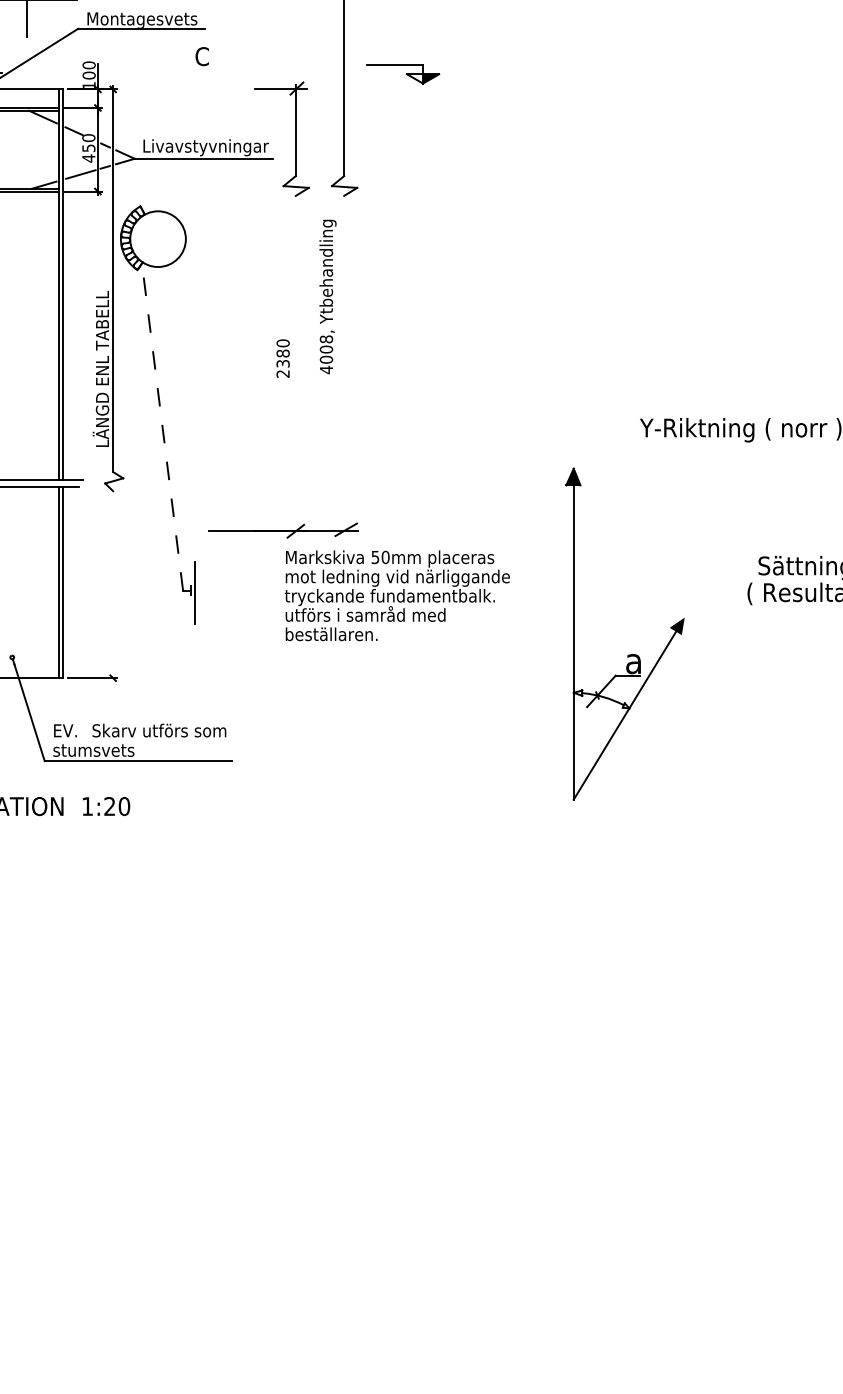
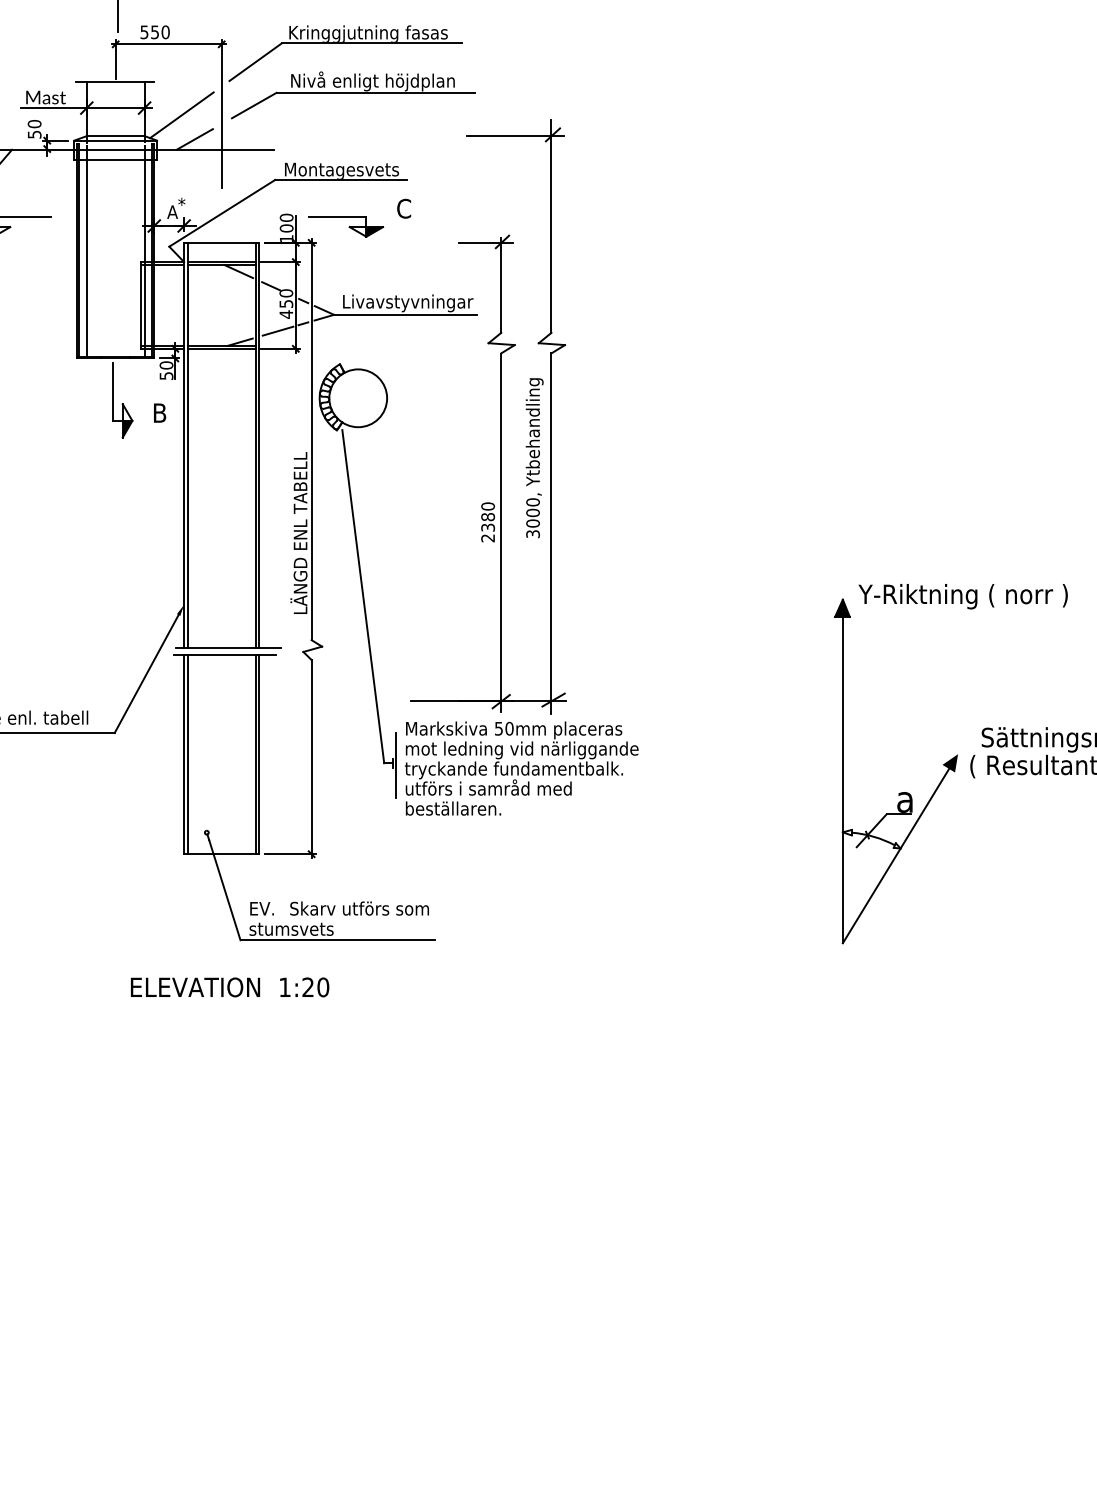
part: (403, 73) -> (346, 226), moved
text: (325, 354) -> (532, 518), 4008, -> 3000,
line: (296, 368) -> (501, 532), added
line: (344, 369) -> (551, 533), added
line: (163, 430) -> (363, 596), dashed -> solid
line: (113, 587) -> (311, 759), added
text: (397, 595) -> (521, 768), moved
part: (629, 654) -> (900, 792), moved

